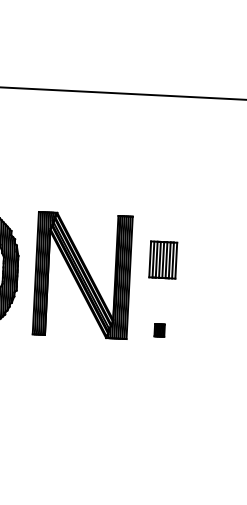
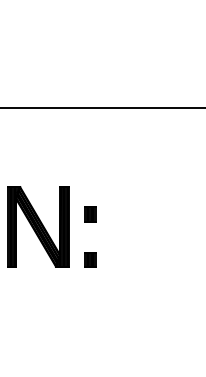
part: (163, 260) -> (90, 214), size x0.62
part: (159, 329) -> (90, 259), size x1.67

